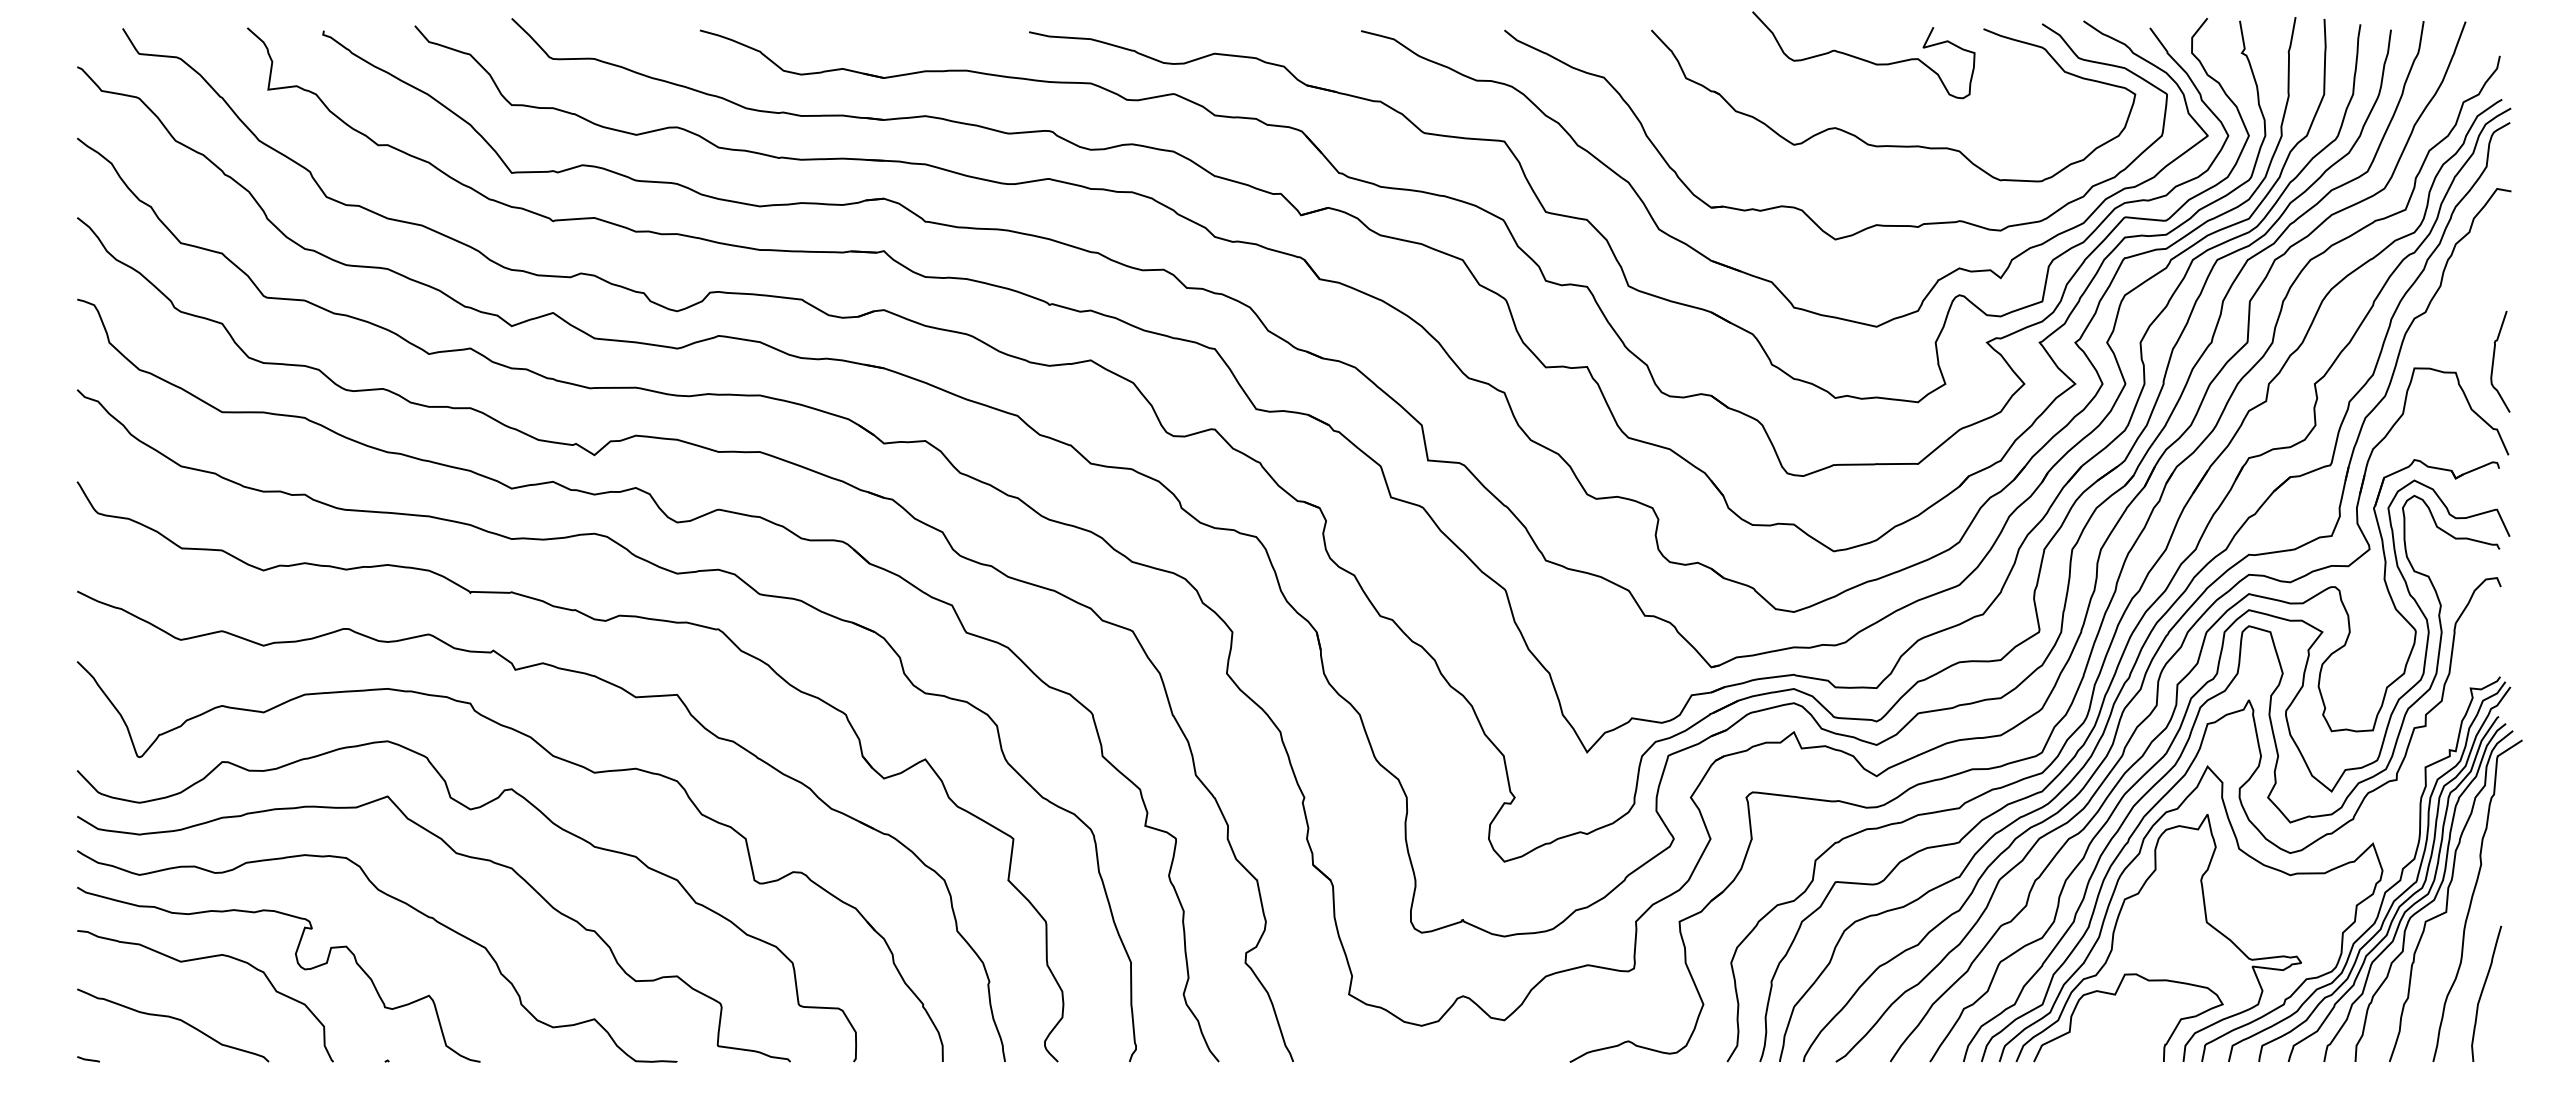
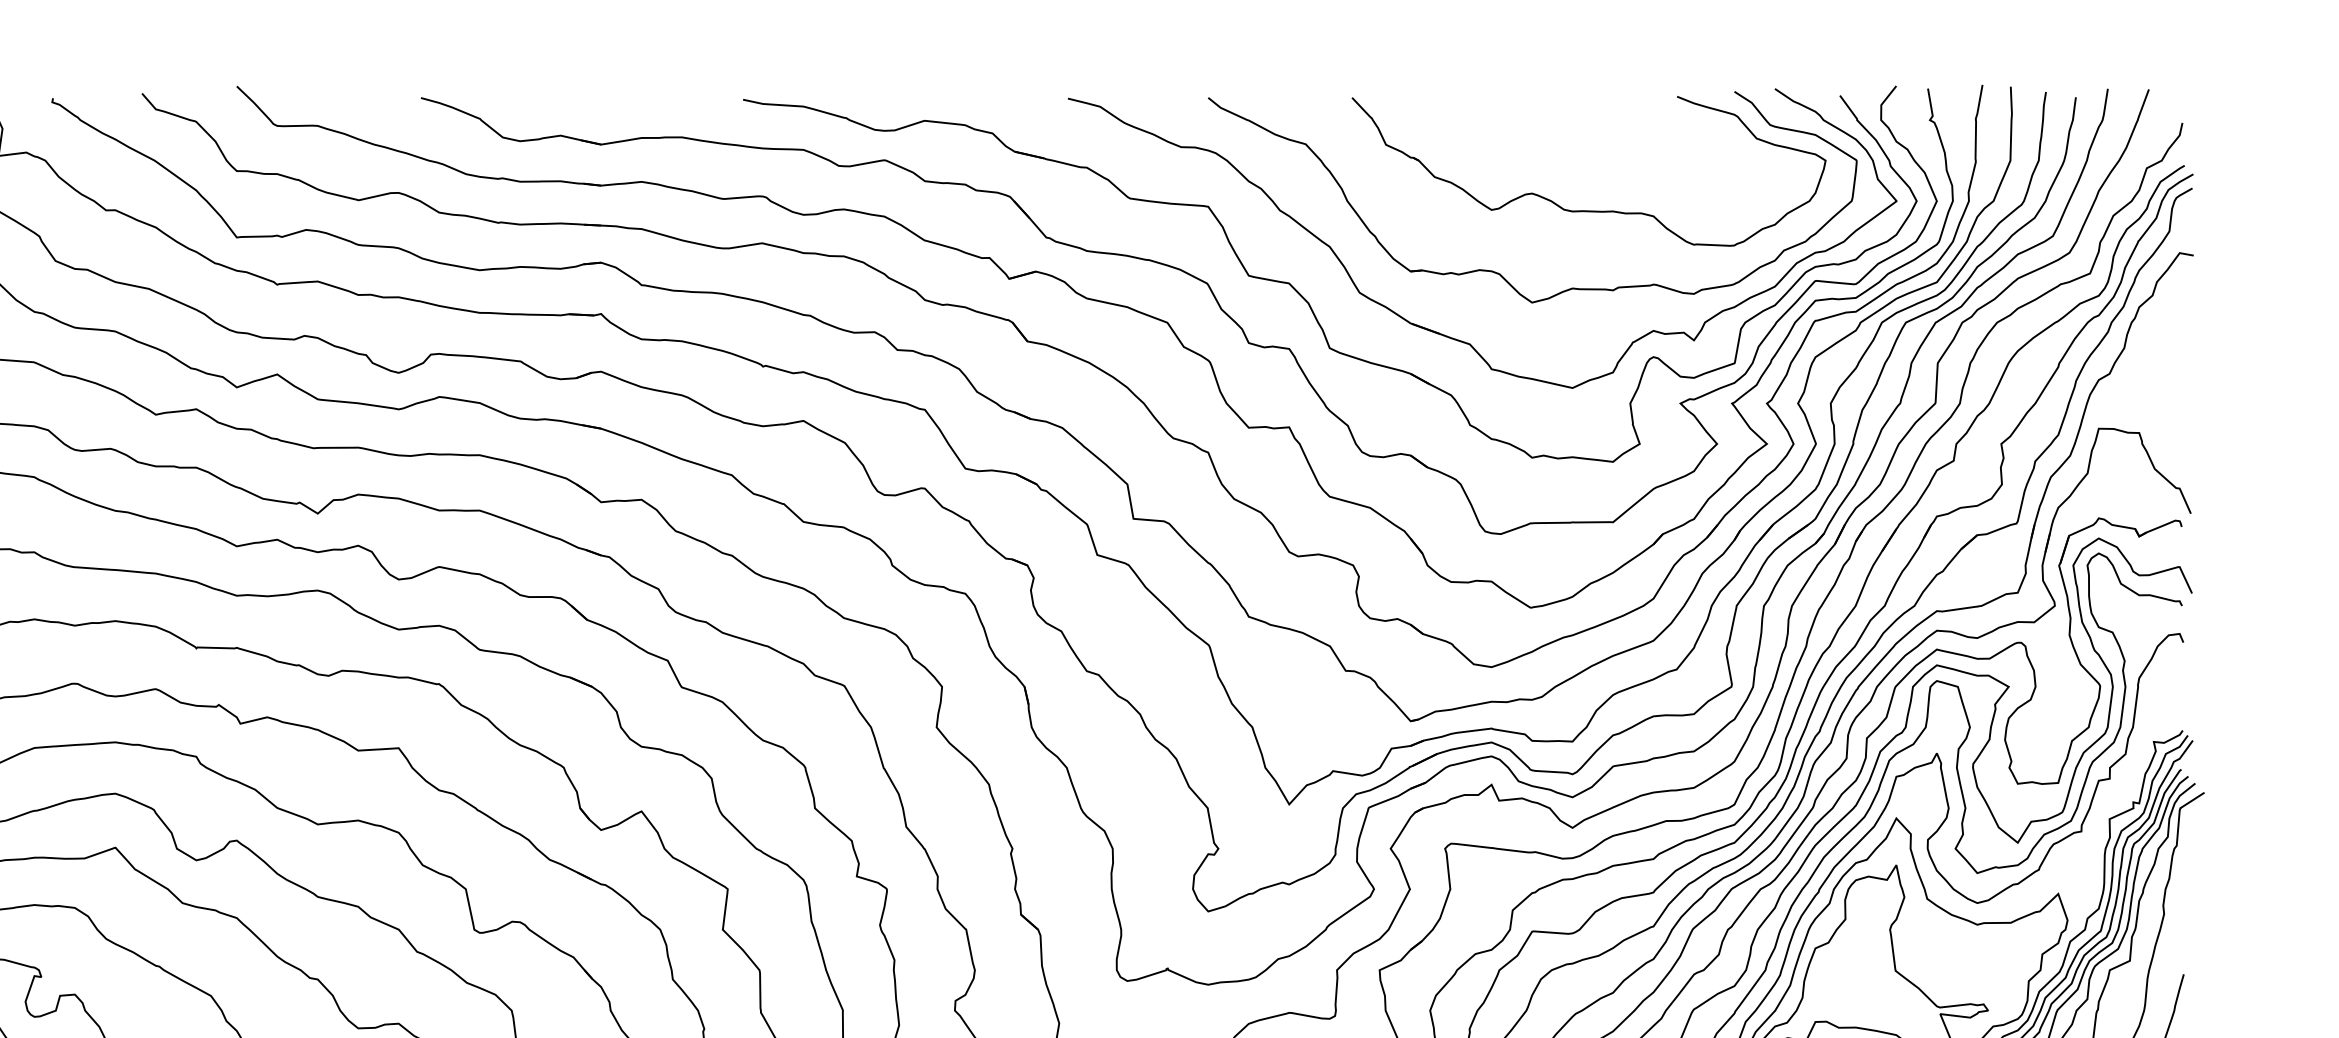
curve: (1862, 58) -> (1558, 125), removed
curve: (2494, 360) -> (2177, 421), removed

